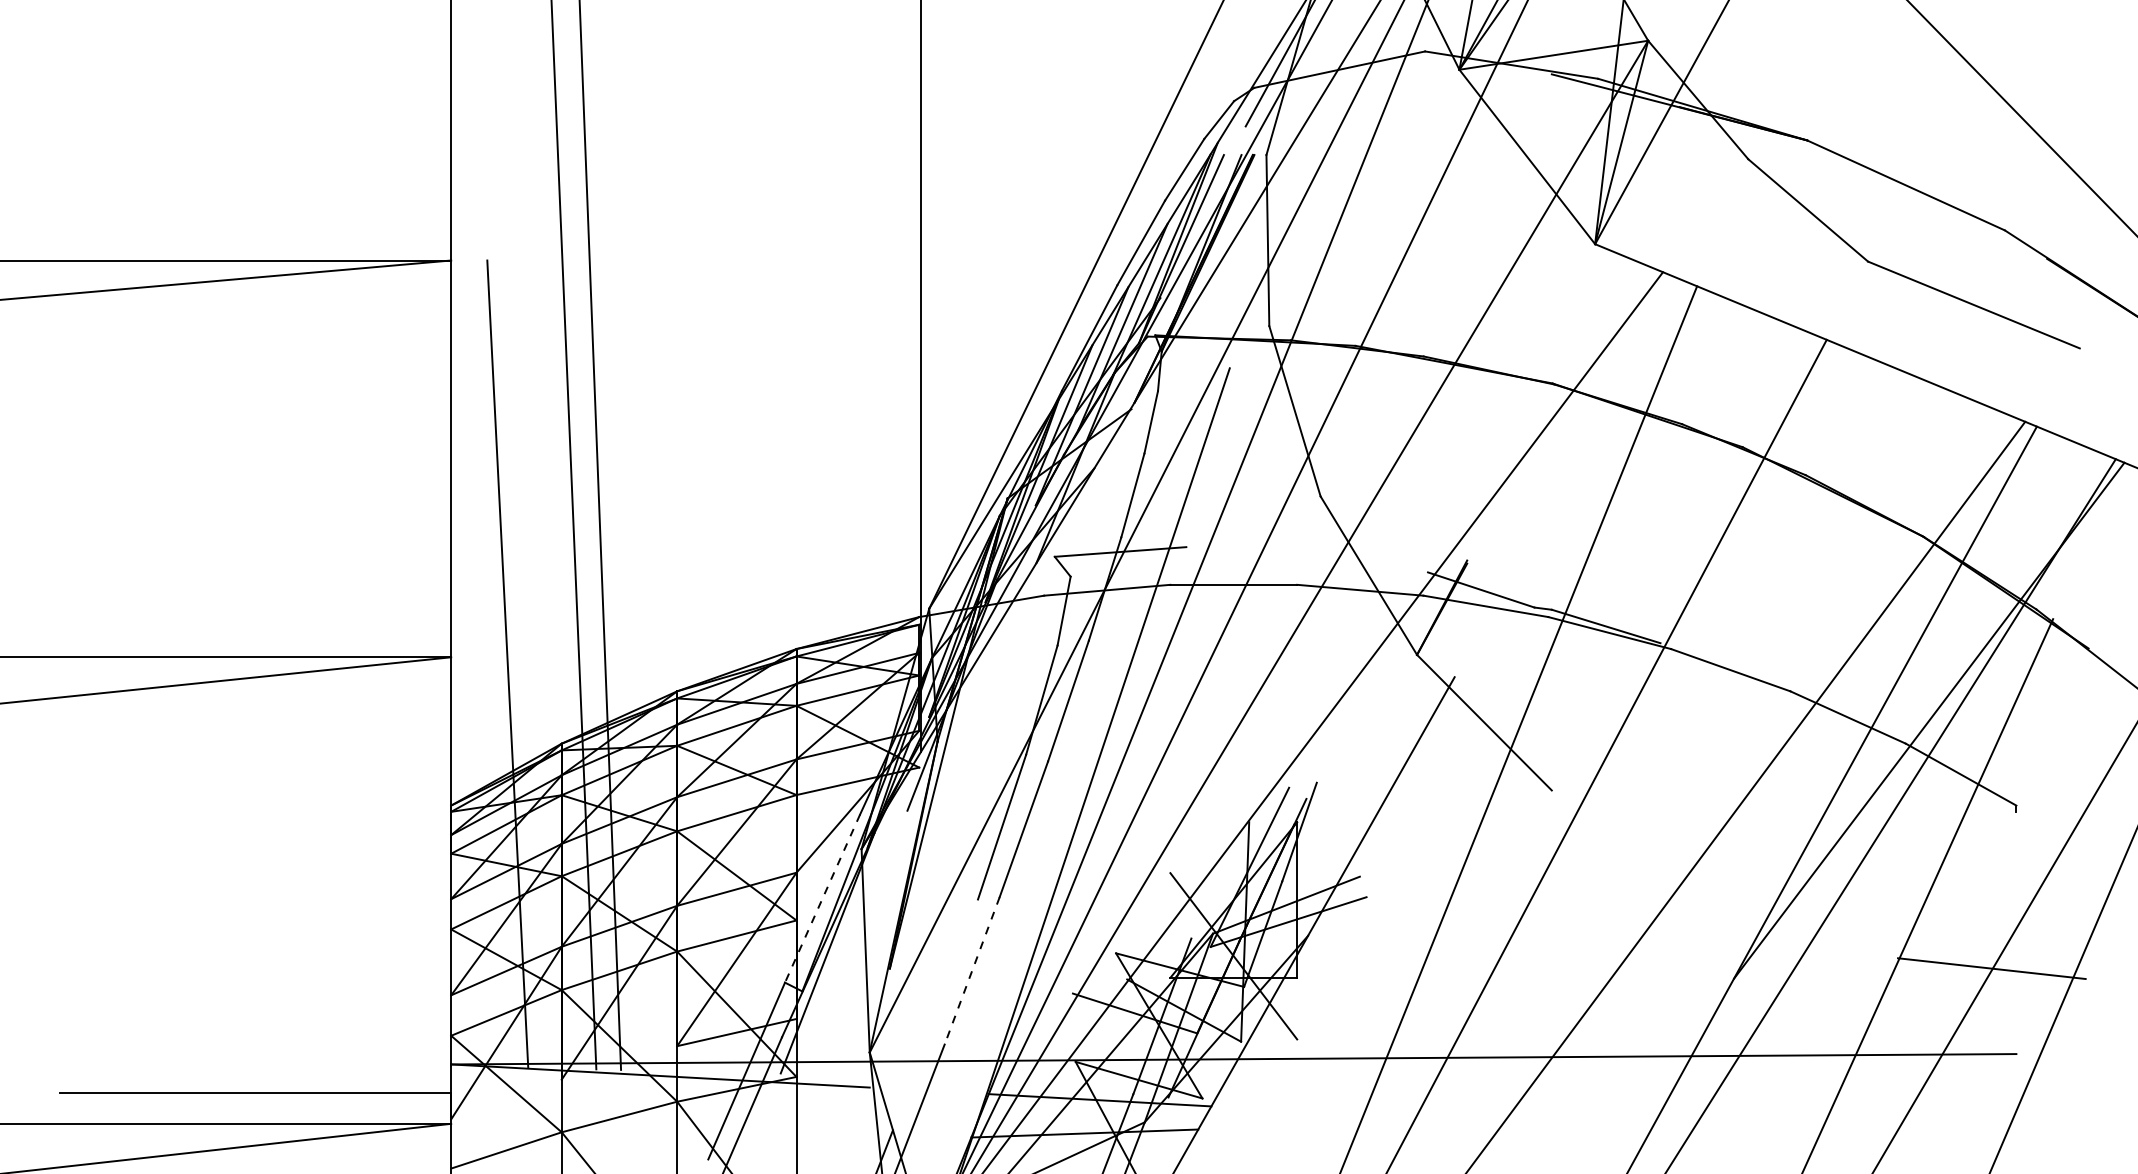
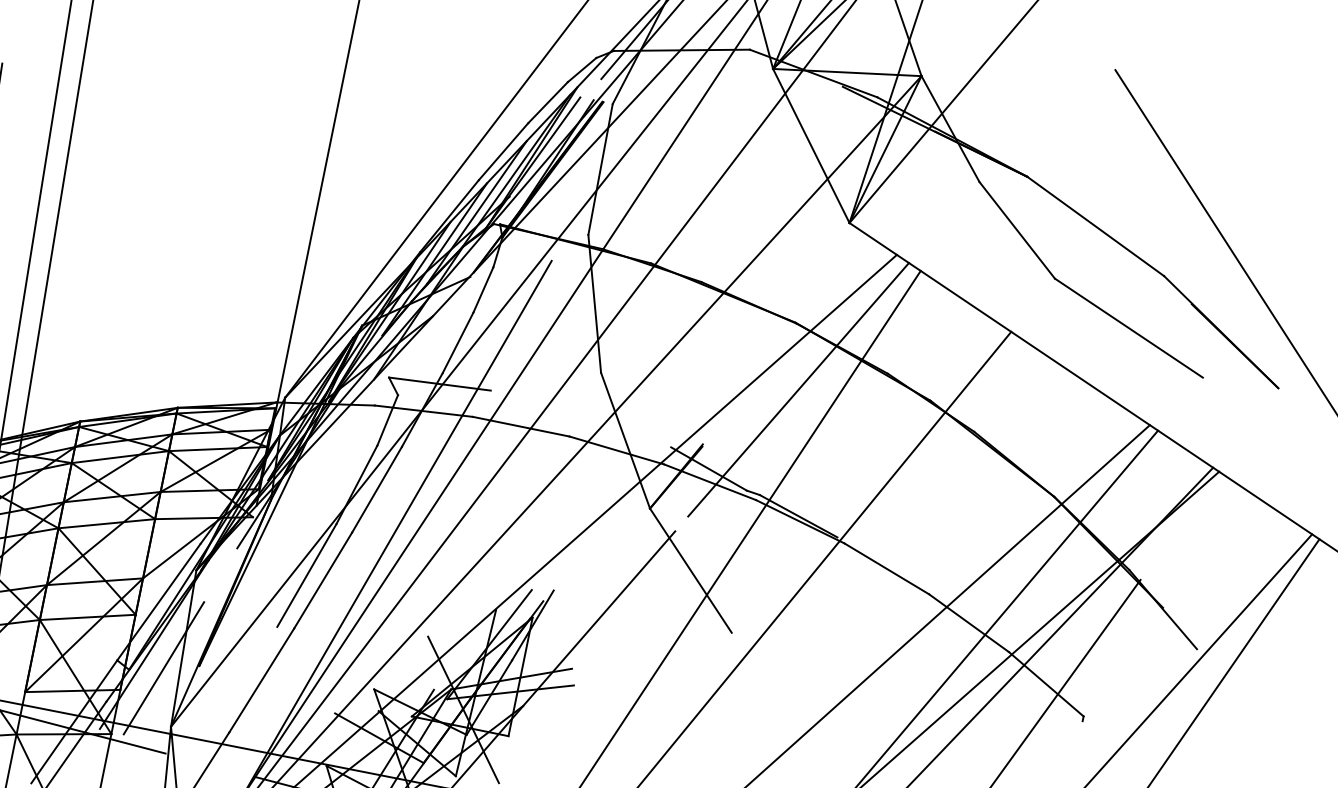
line: (1573, 467) -> (798, 389), added
line: (822, 899) -> (158, 602), dashed -> solid
line: (972, 970) -> (262, 680), dashed -> solid
line: (845, 980) -> (163, 668), added

